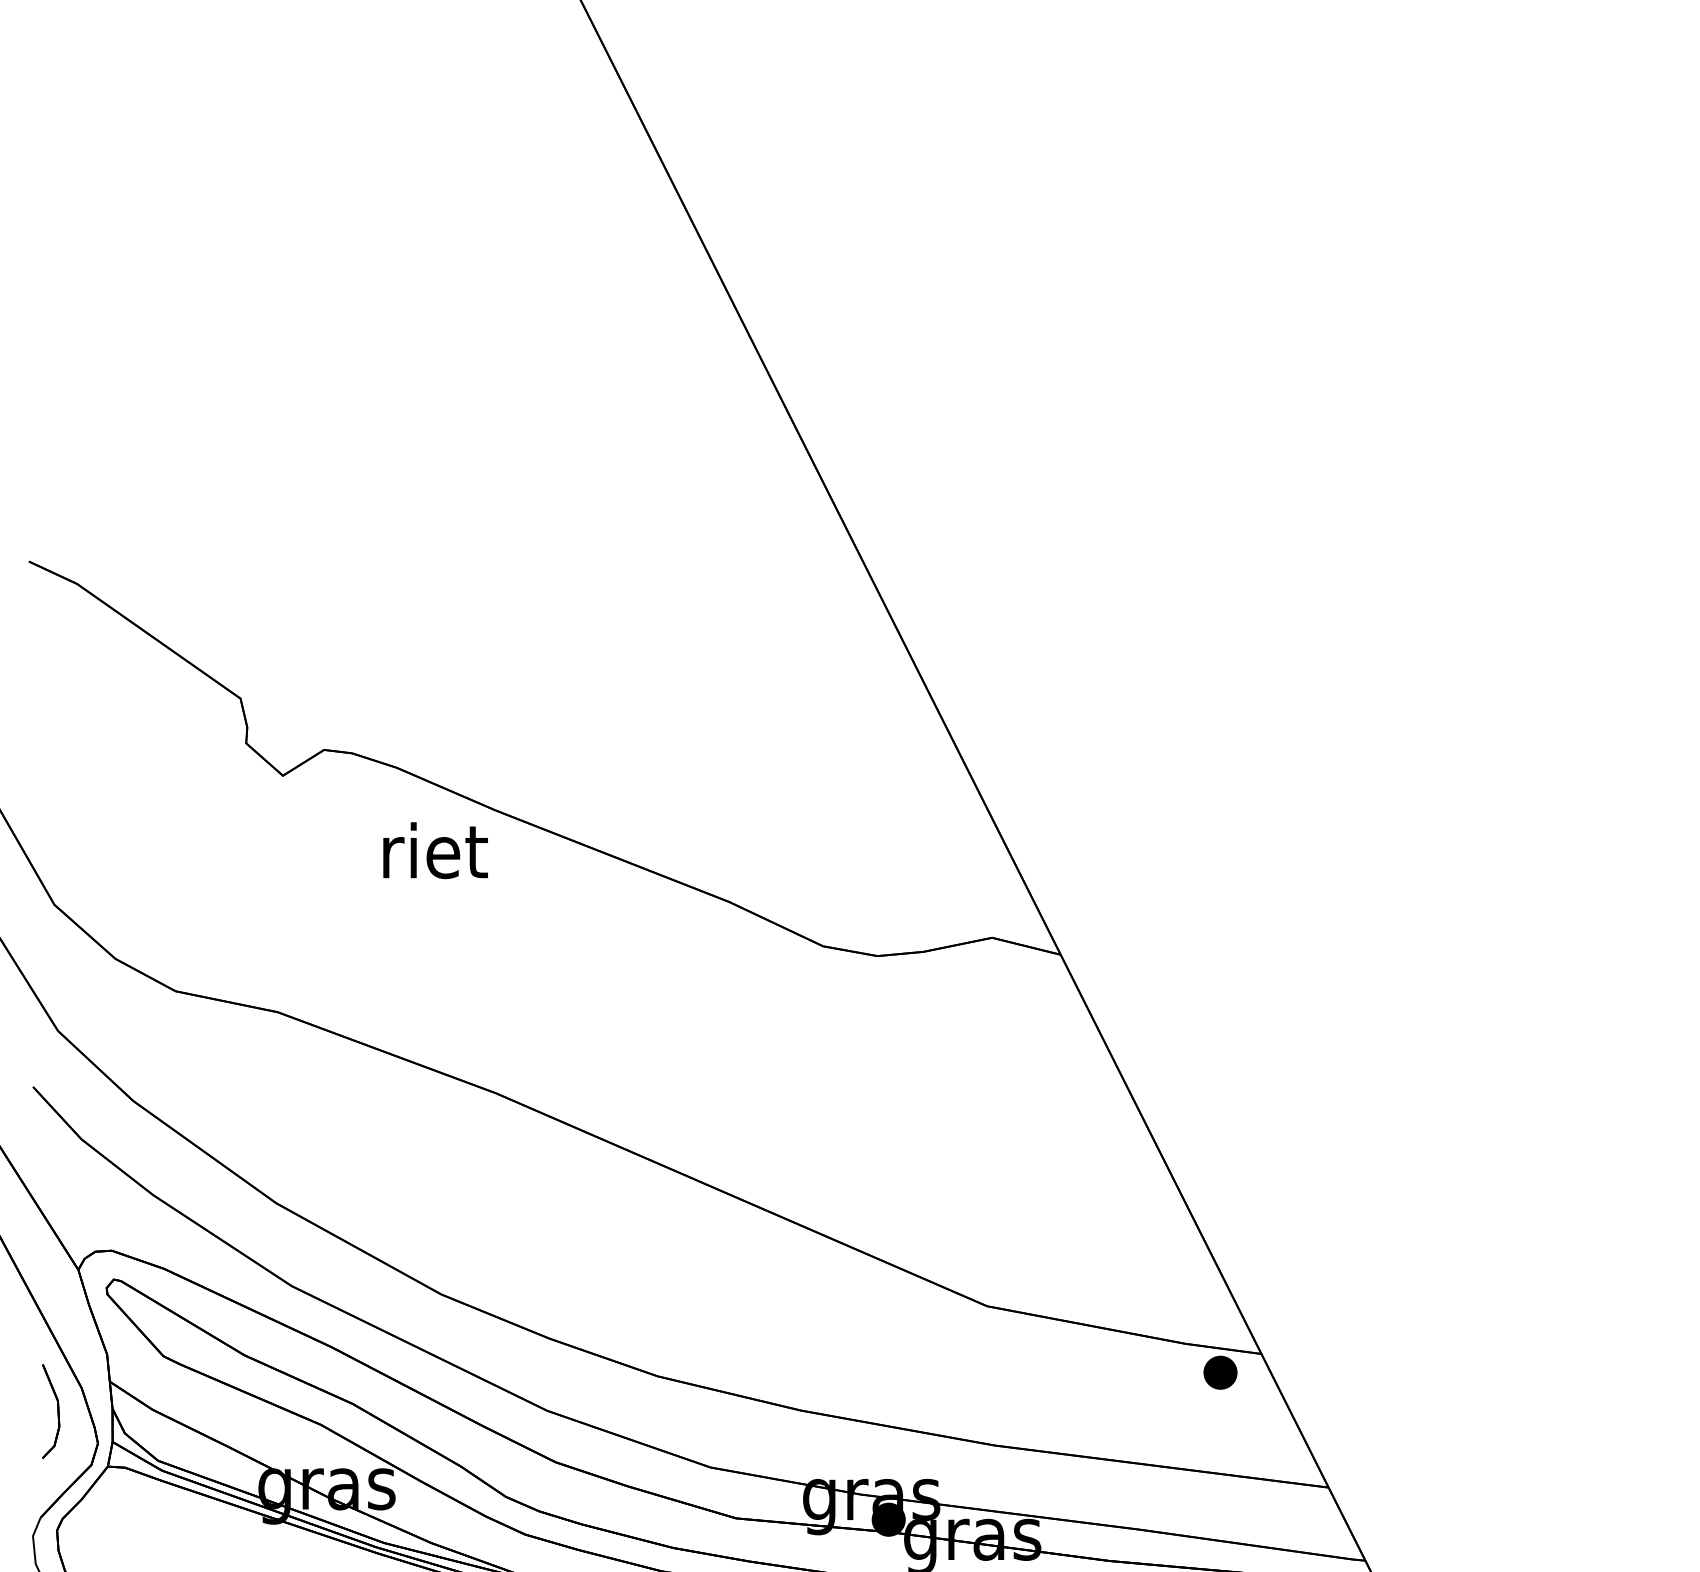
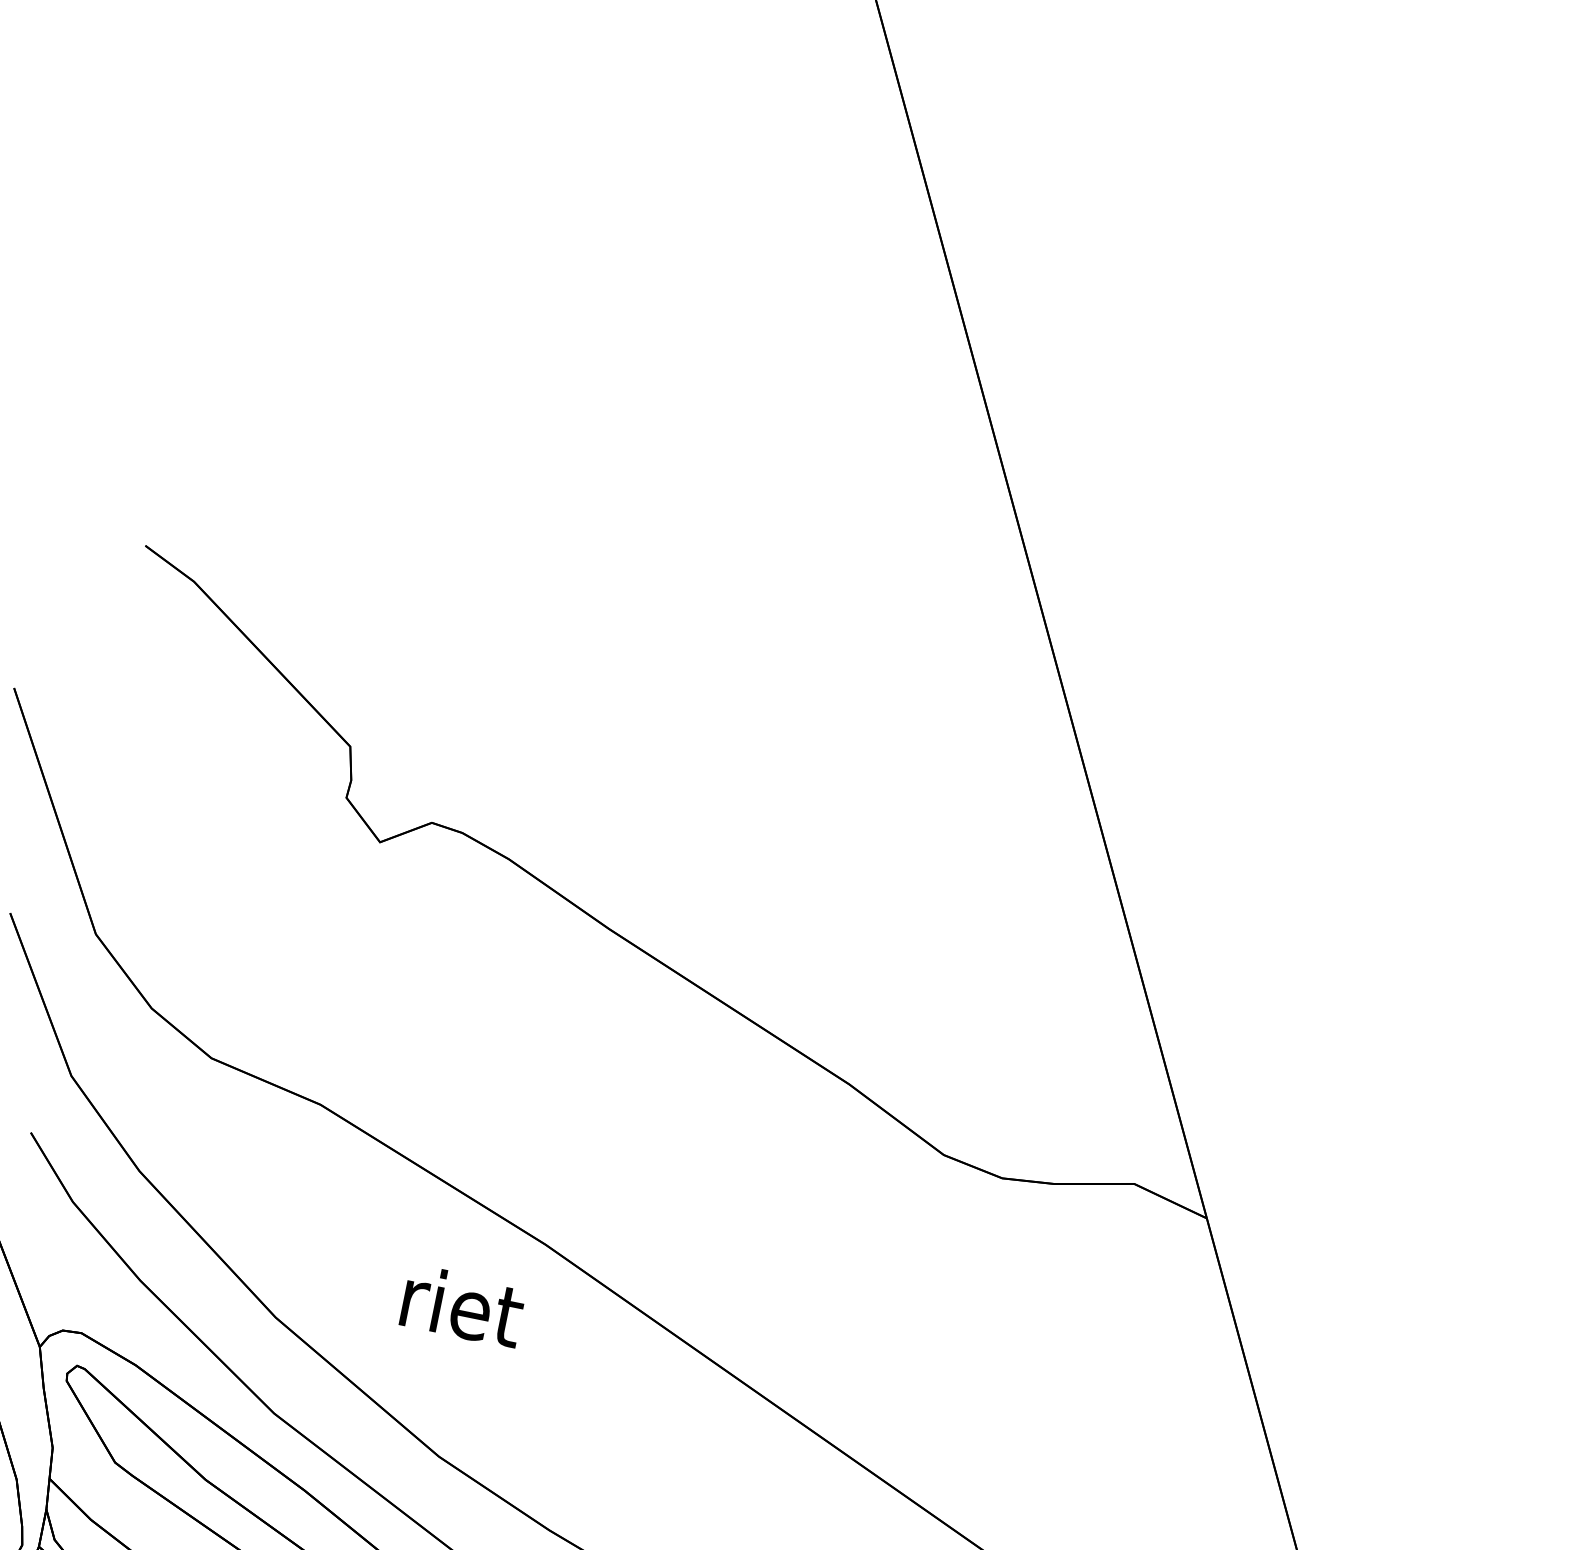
text: (435, 850) -> (462, 1305), moved

